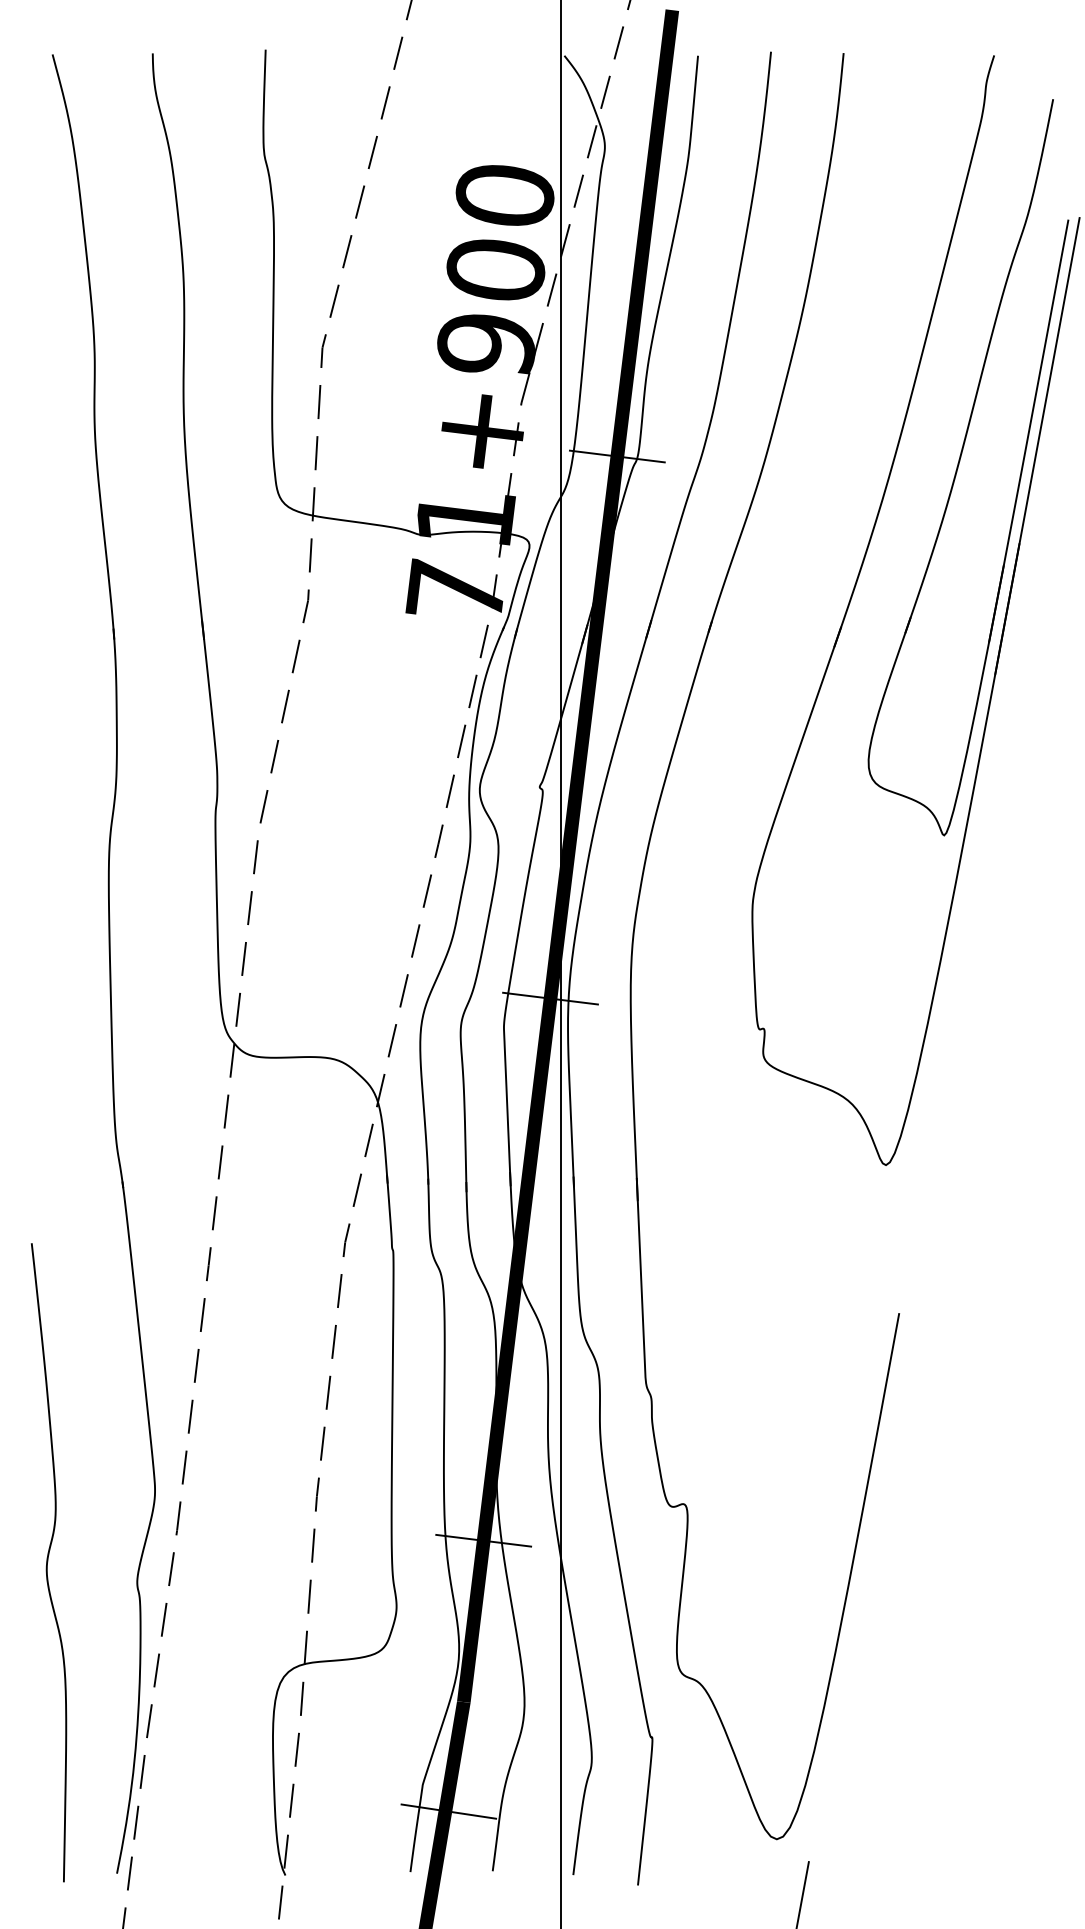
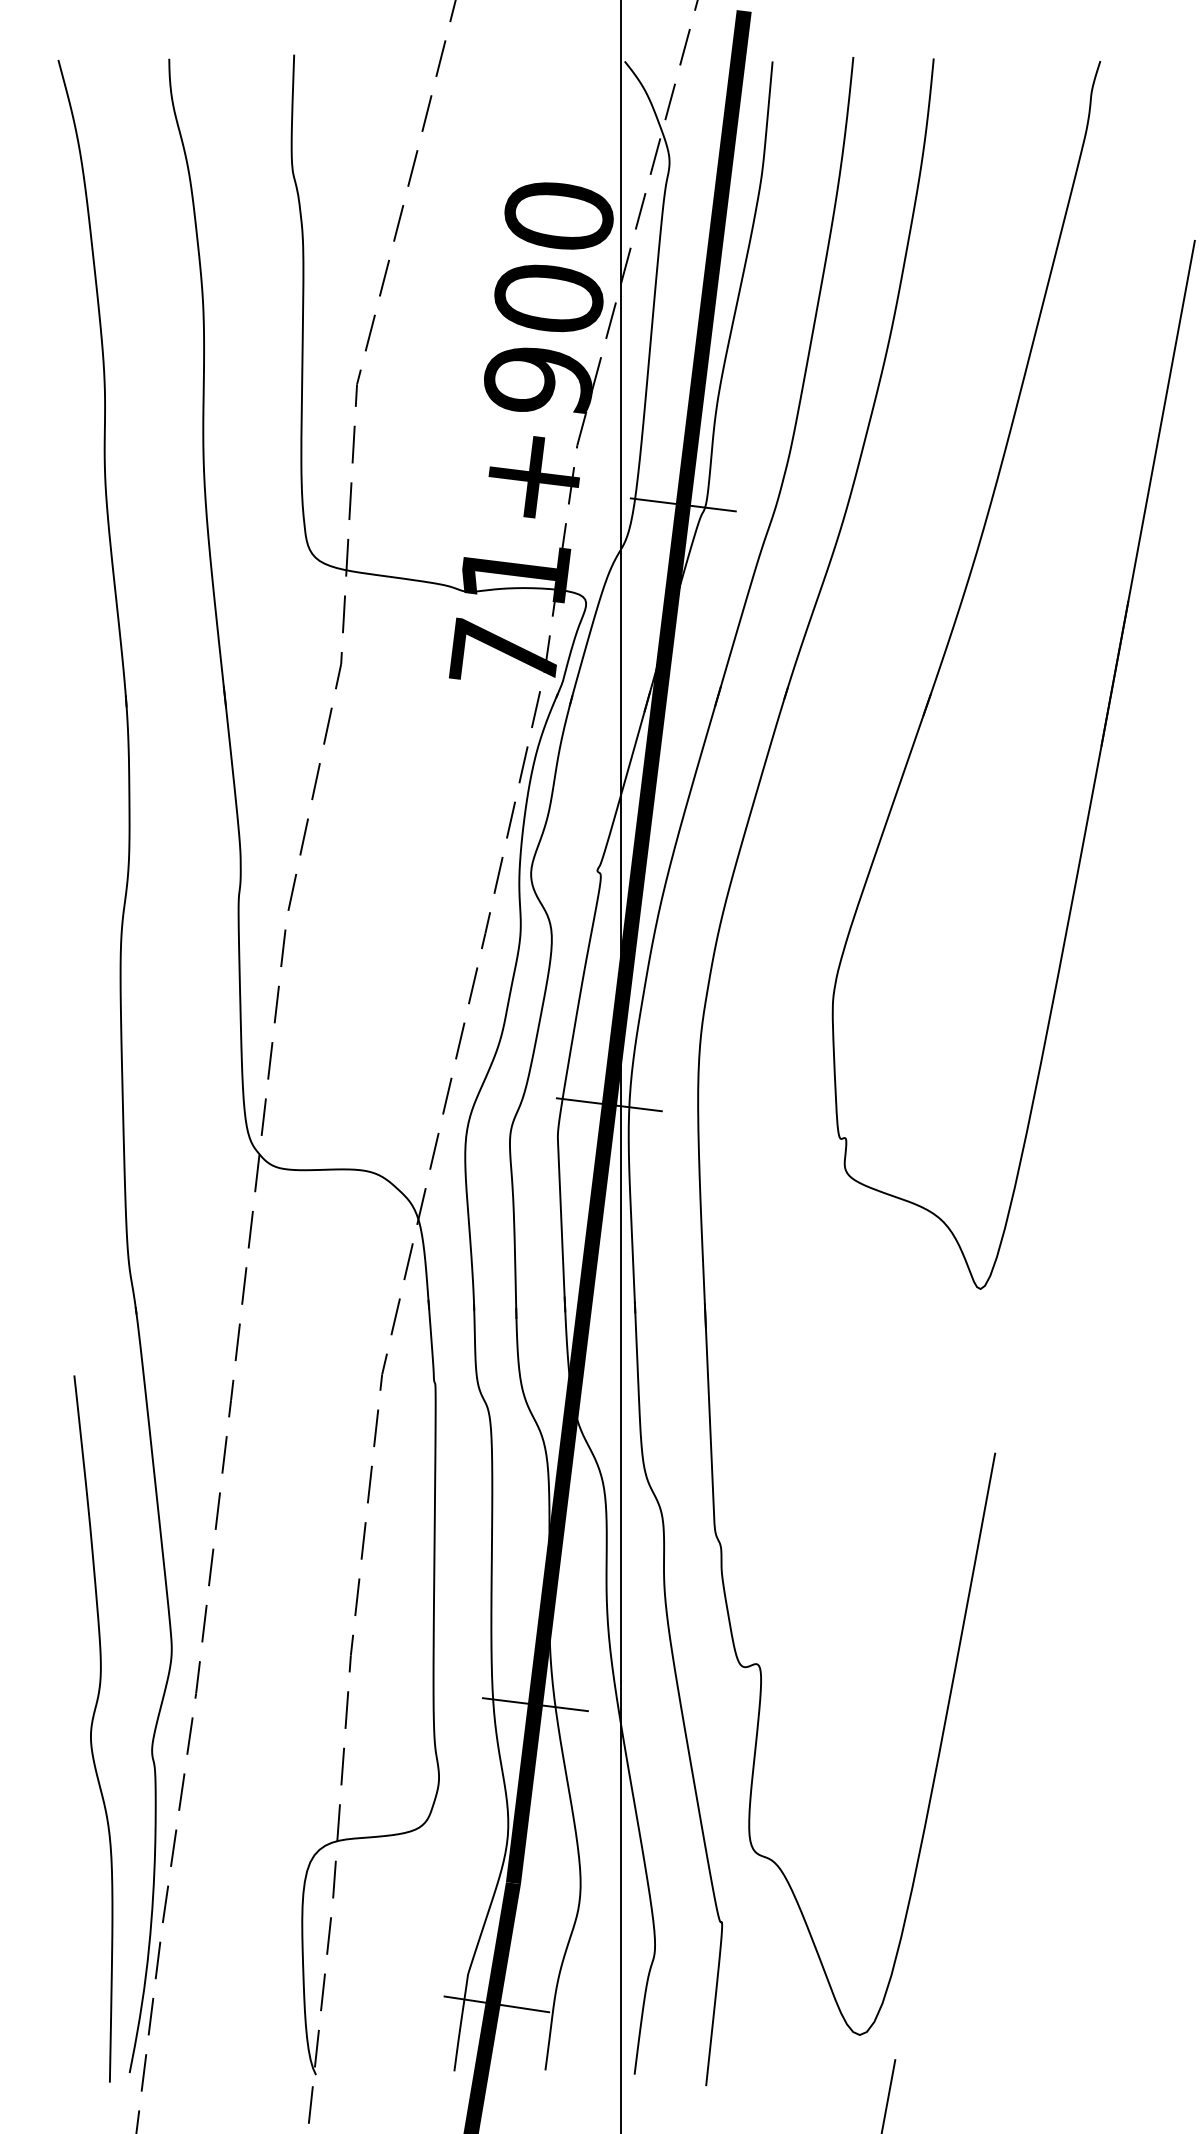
part: (959, 466) -> (1061, 515), removed
curve: (48, 1562) -> (92, 1728), moved

